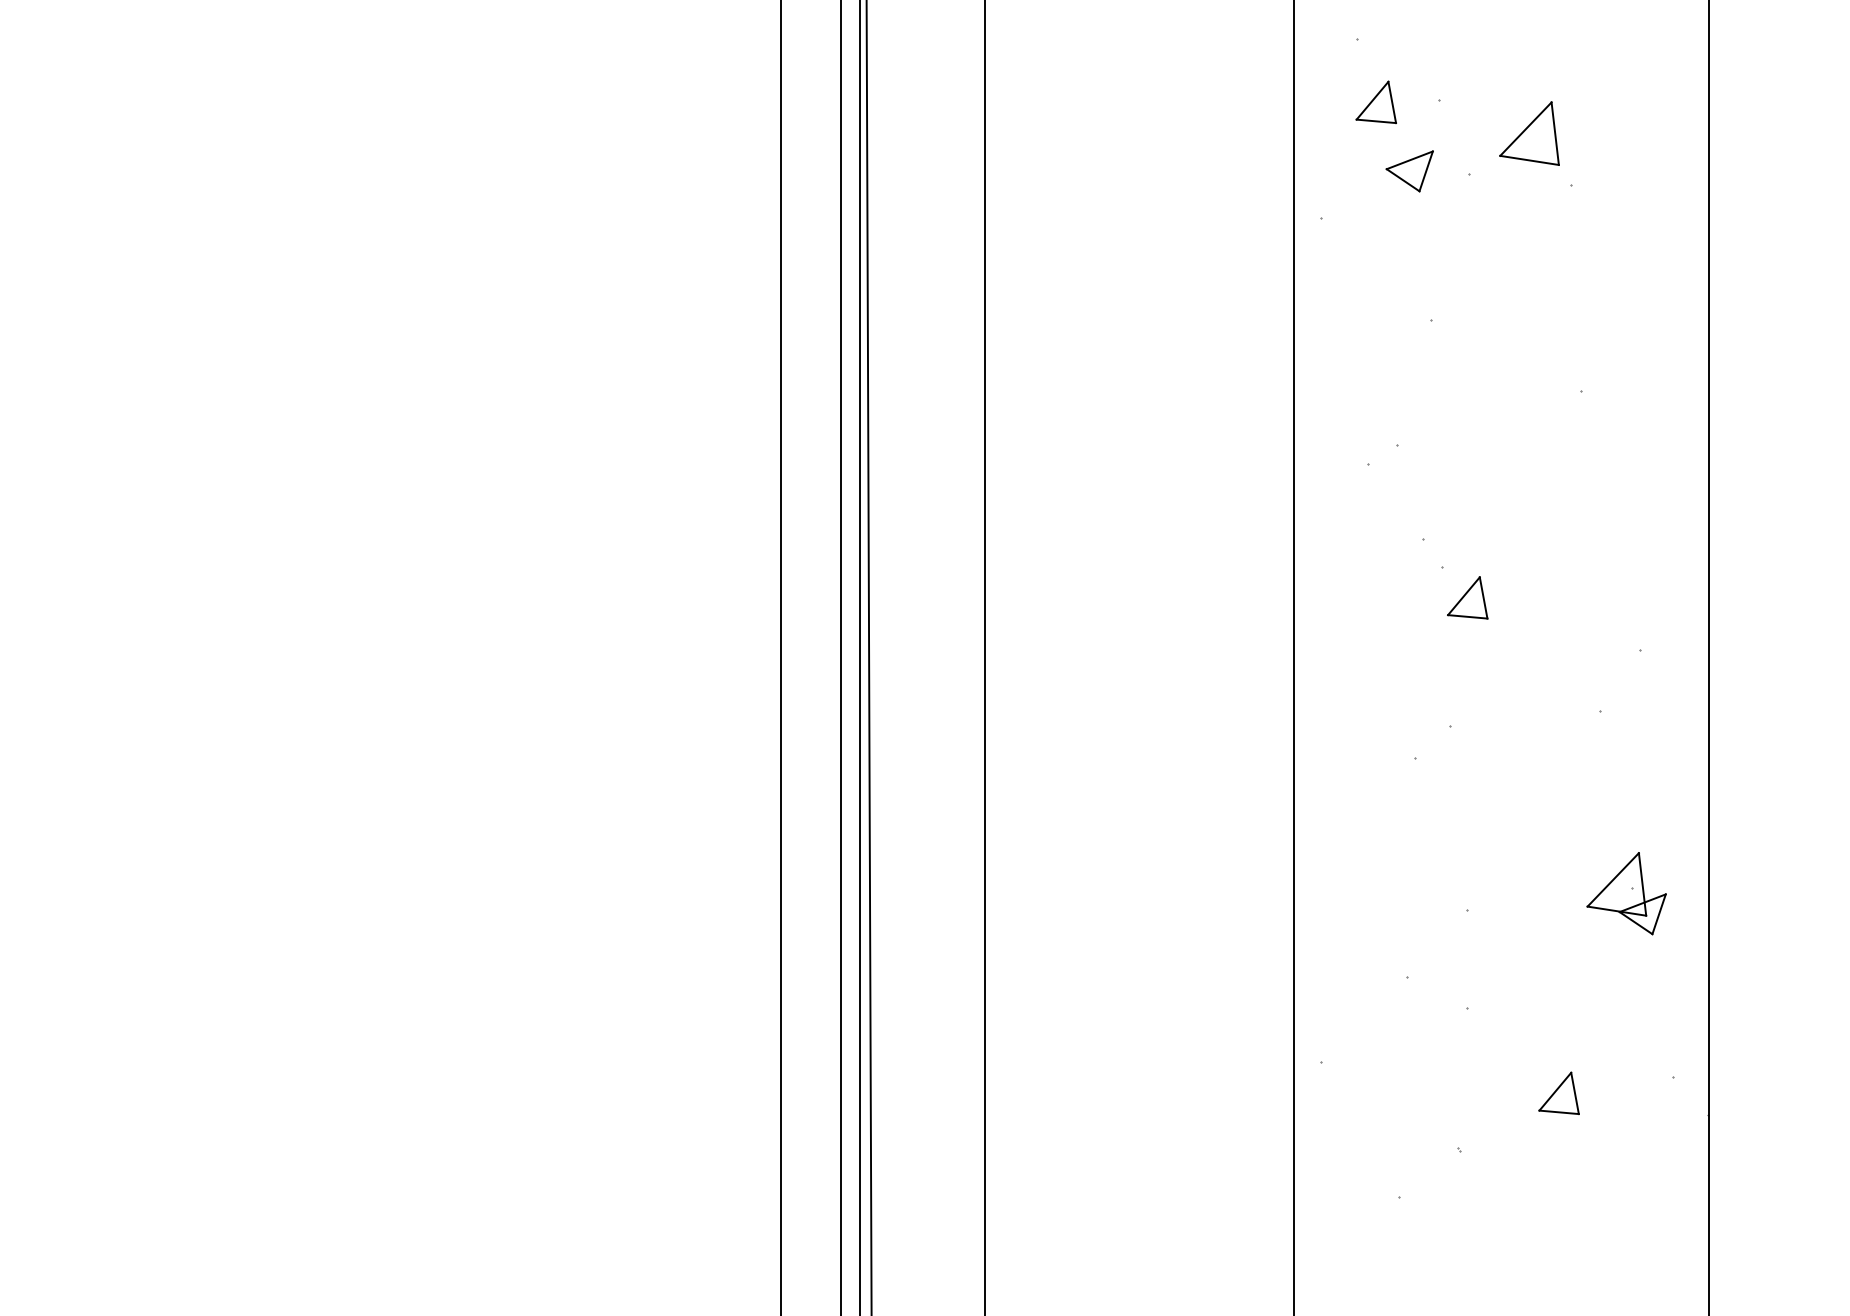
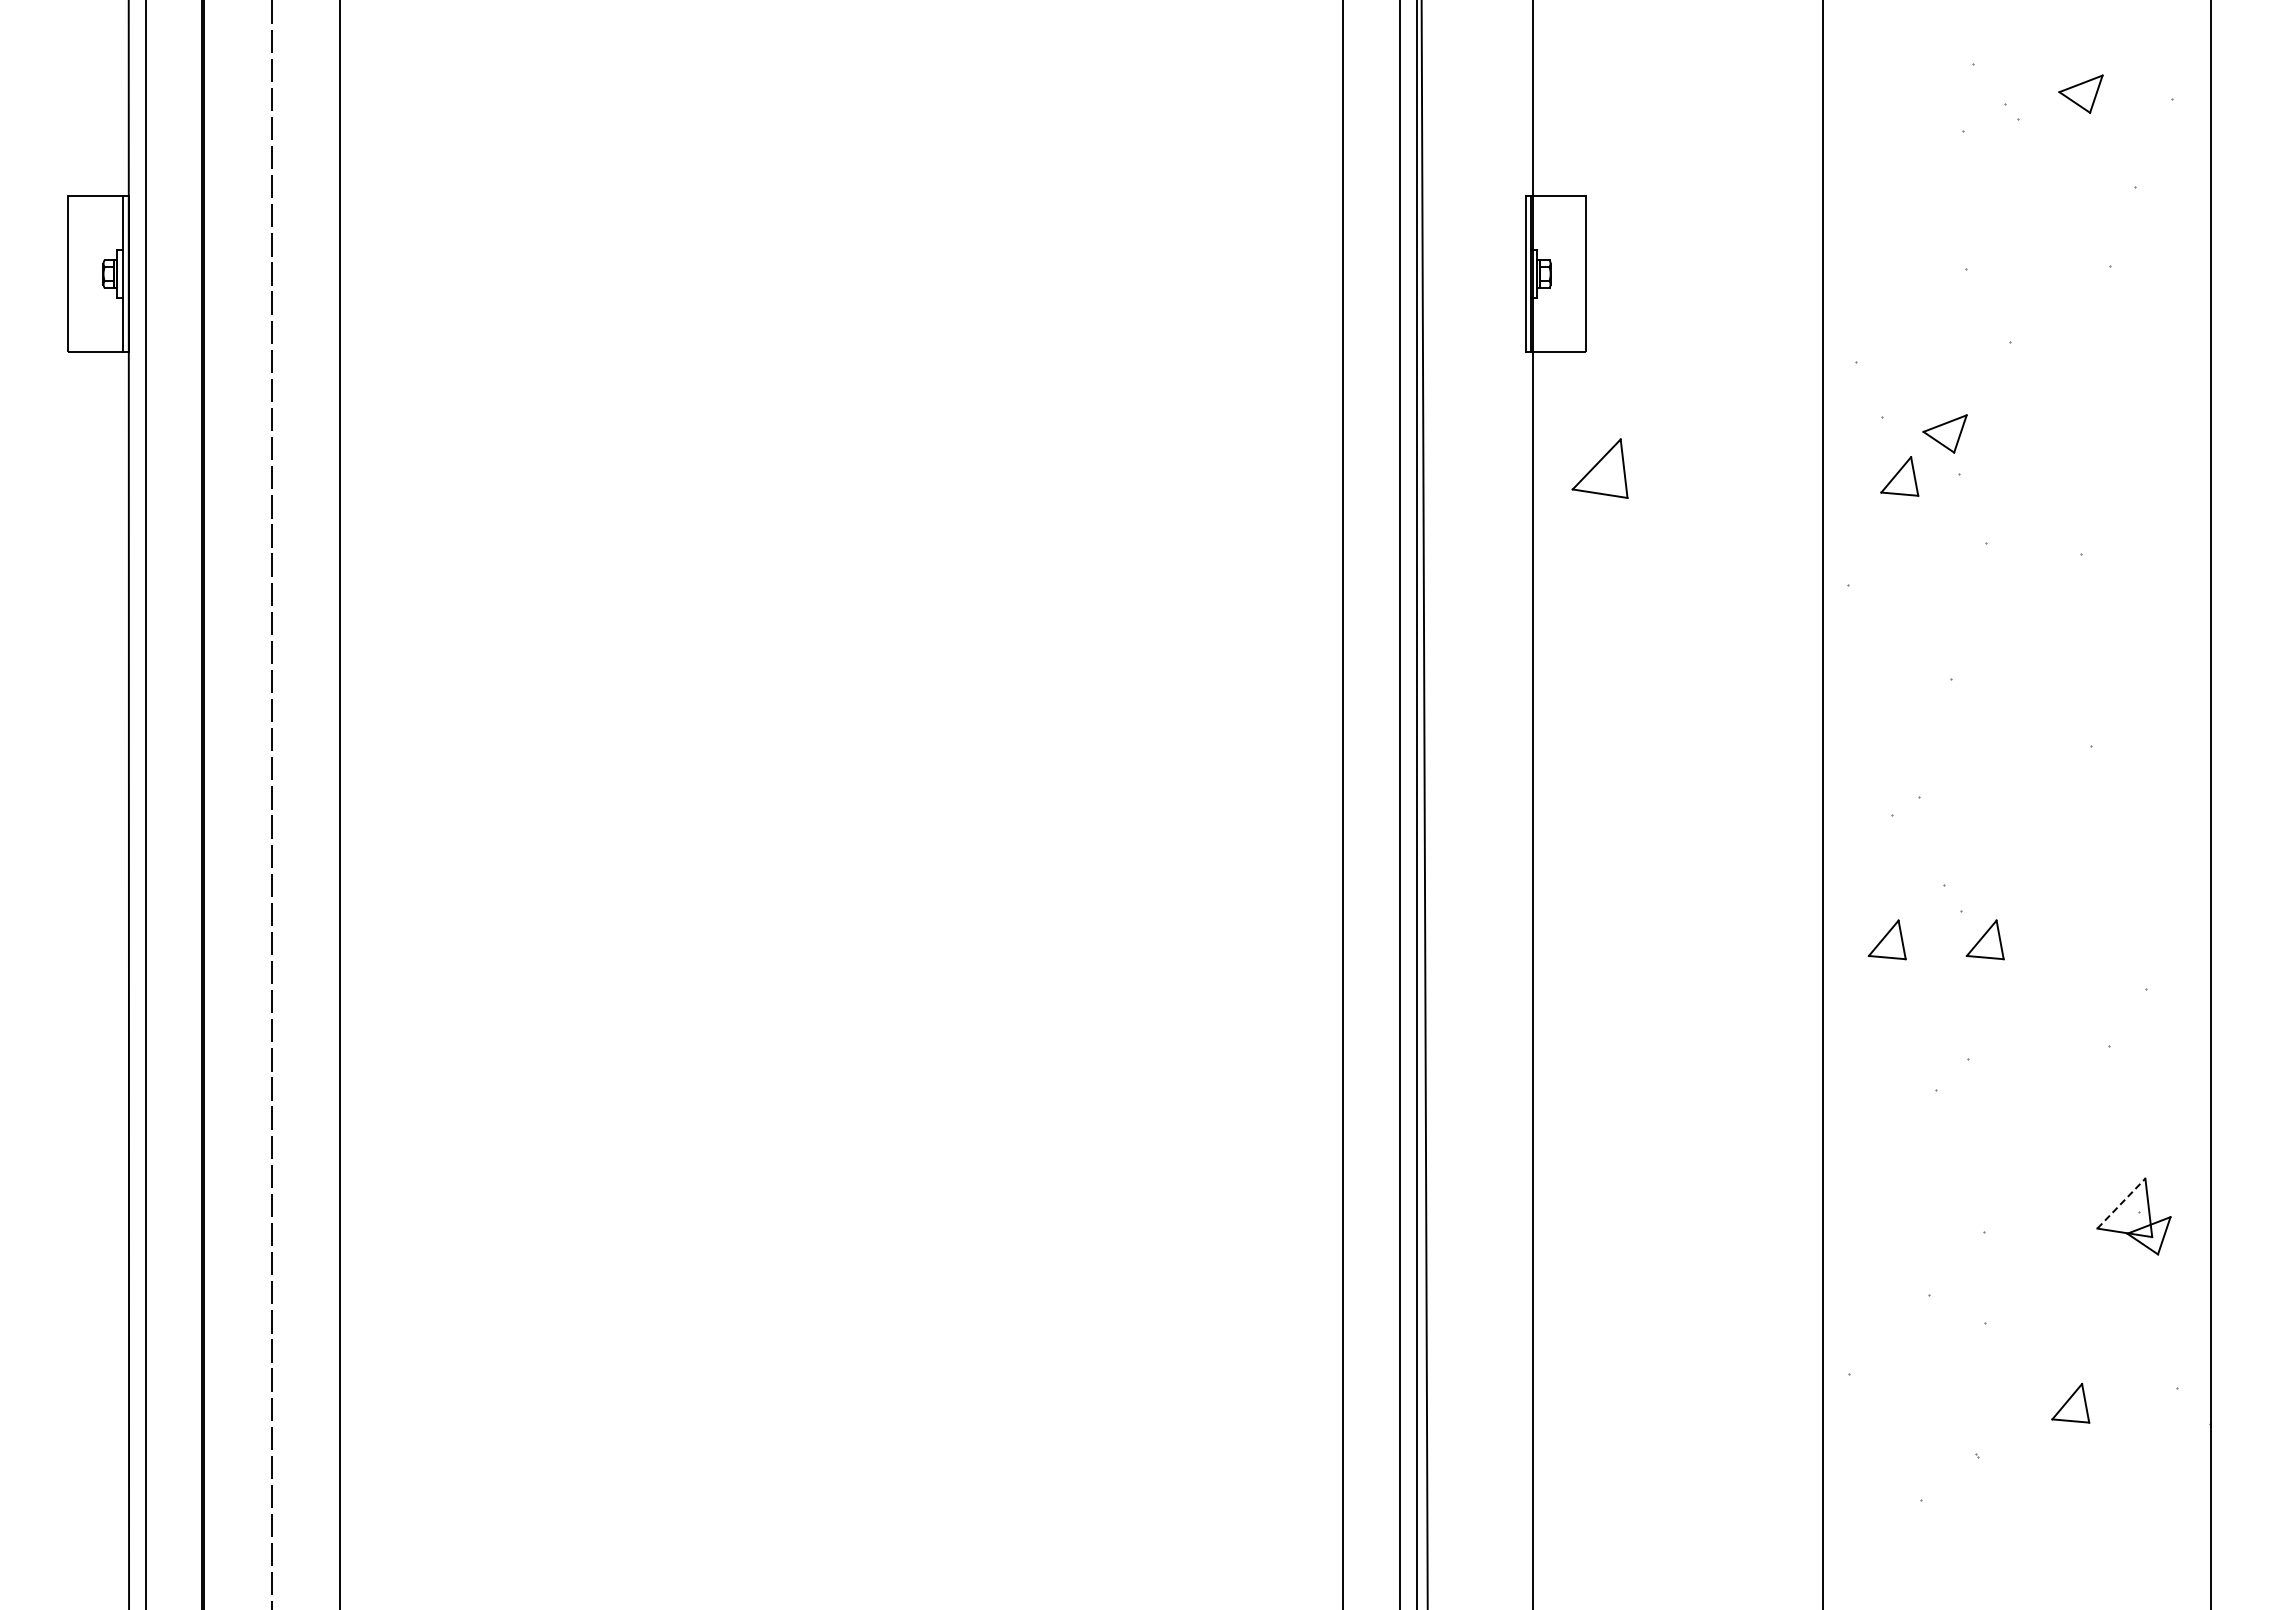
part: (1528, 133) -> (1599, 468), moved
part: (1409, 170) -> (1944, 433), moved
part: (1362, 597) -> (1886, 939), added
line: (1613, 879) -> (2121, 1203), solid -> dashed

